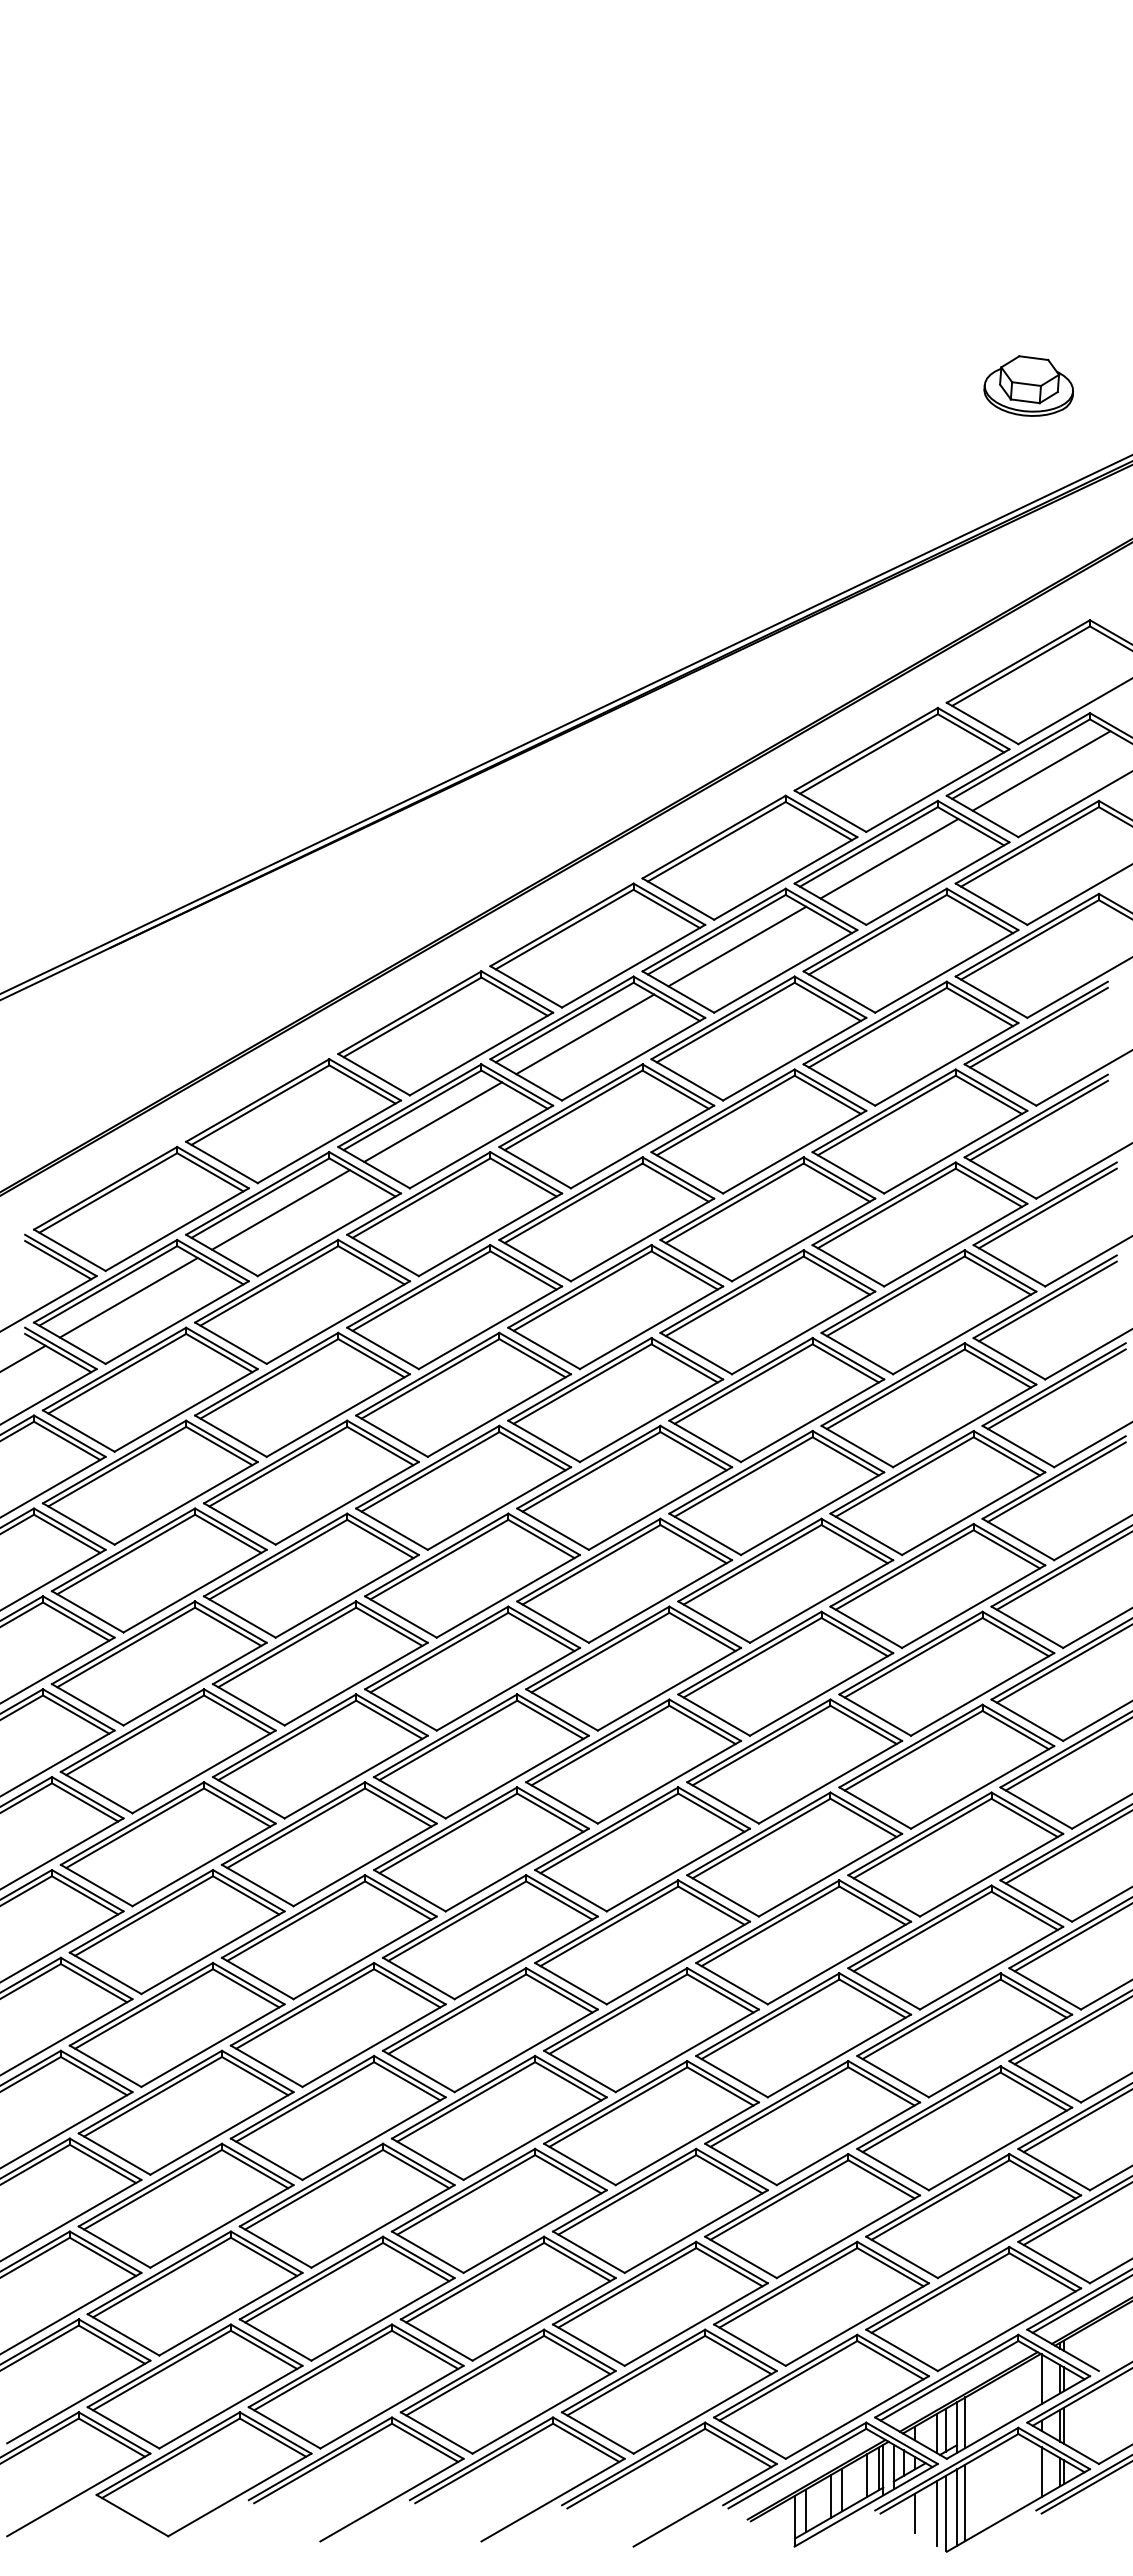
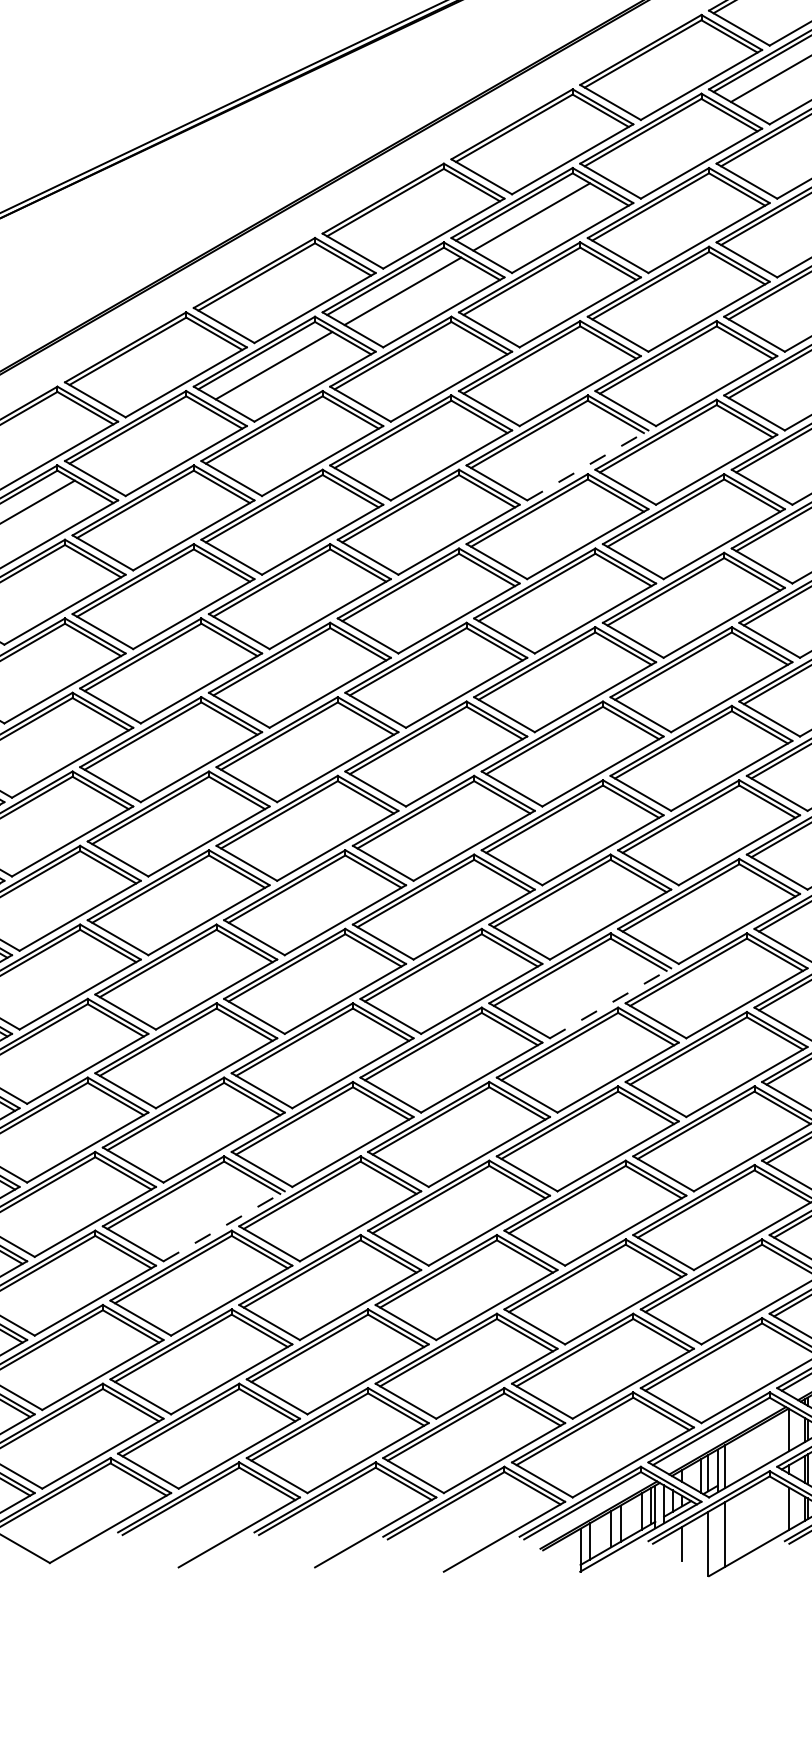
line: (889, 858) -> (660, 142), removed
line: (280, 1209) -> (144, 439), removed
line: (803, 1239) -> (587, 465), solid -> dashed
line: (830, 1875) -> (610, 1003), solid -> dashed
line: (374, 2138) -> (224, 1226), solid -> dashed
line: (957, 2507) -> (718, 1538), removed
line: (937, 2513) -> (701, 1543), removed

